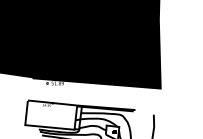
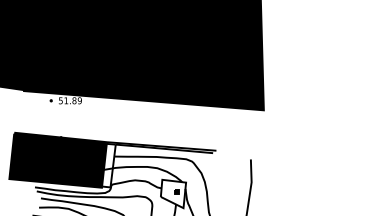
fill: (51, 114) -> (58, 159), added

